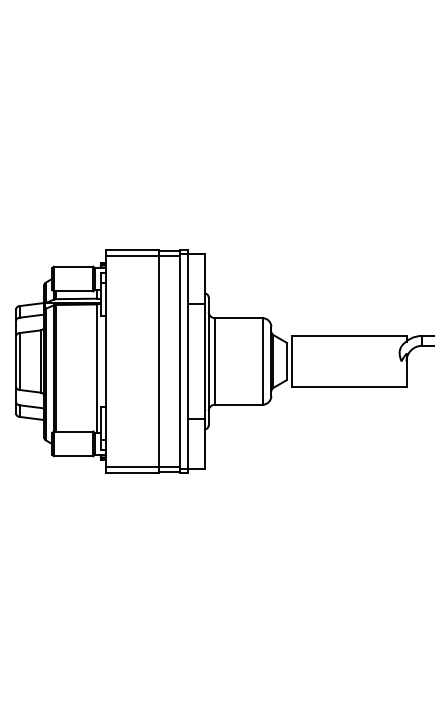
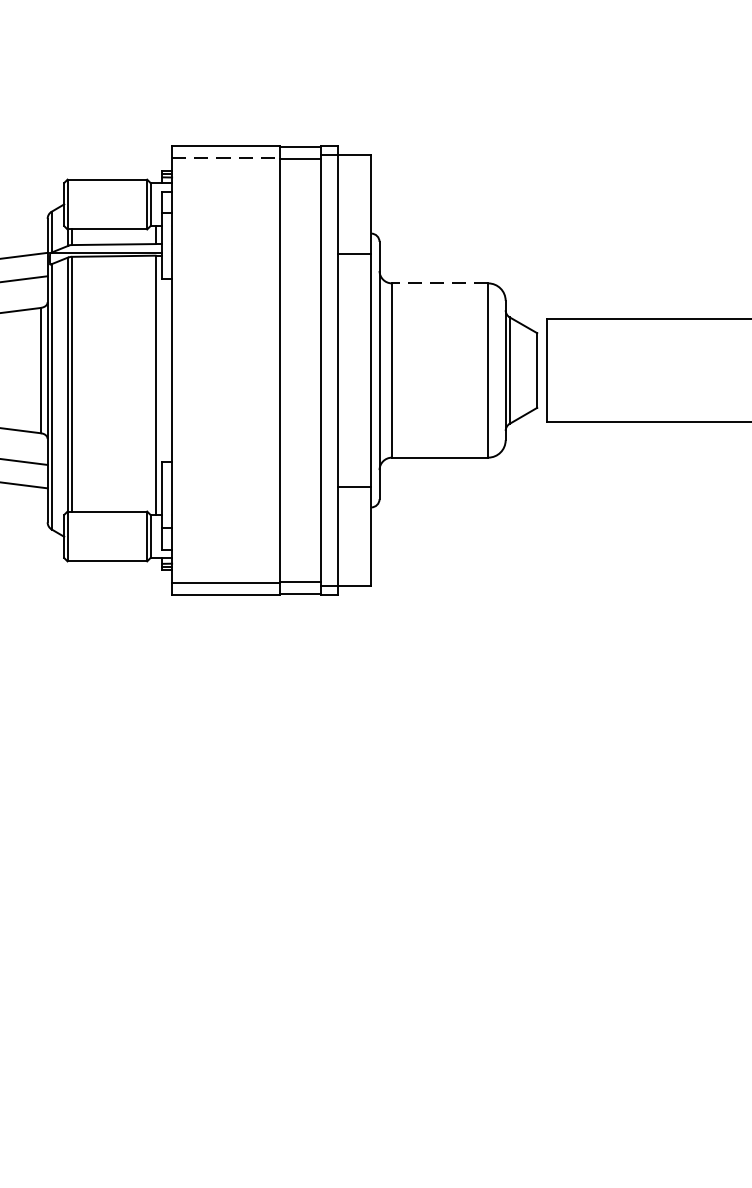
line: (132, 255) -> (226, 157), solid -> dashed
line: (238, 318) -> (439, 283), solid -> dashed

